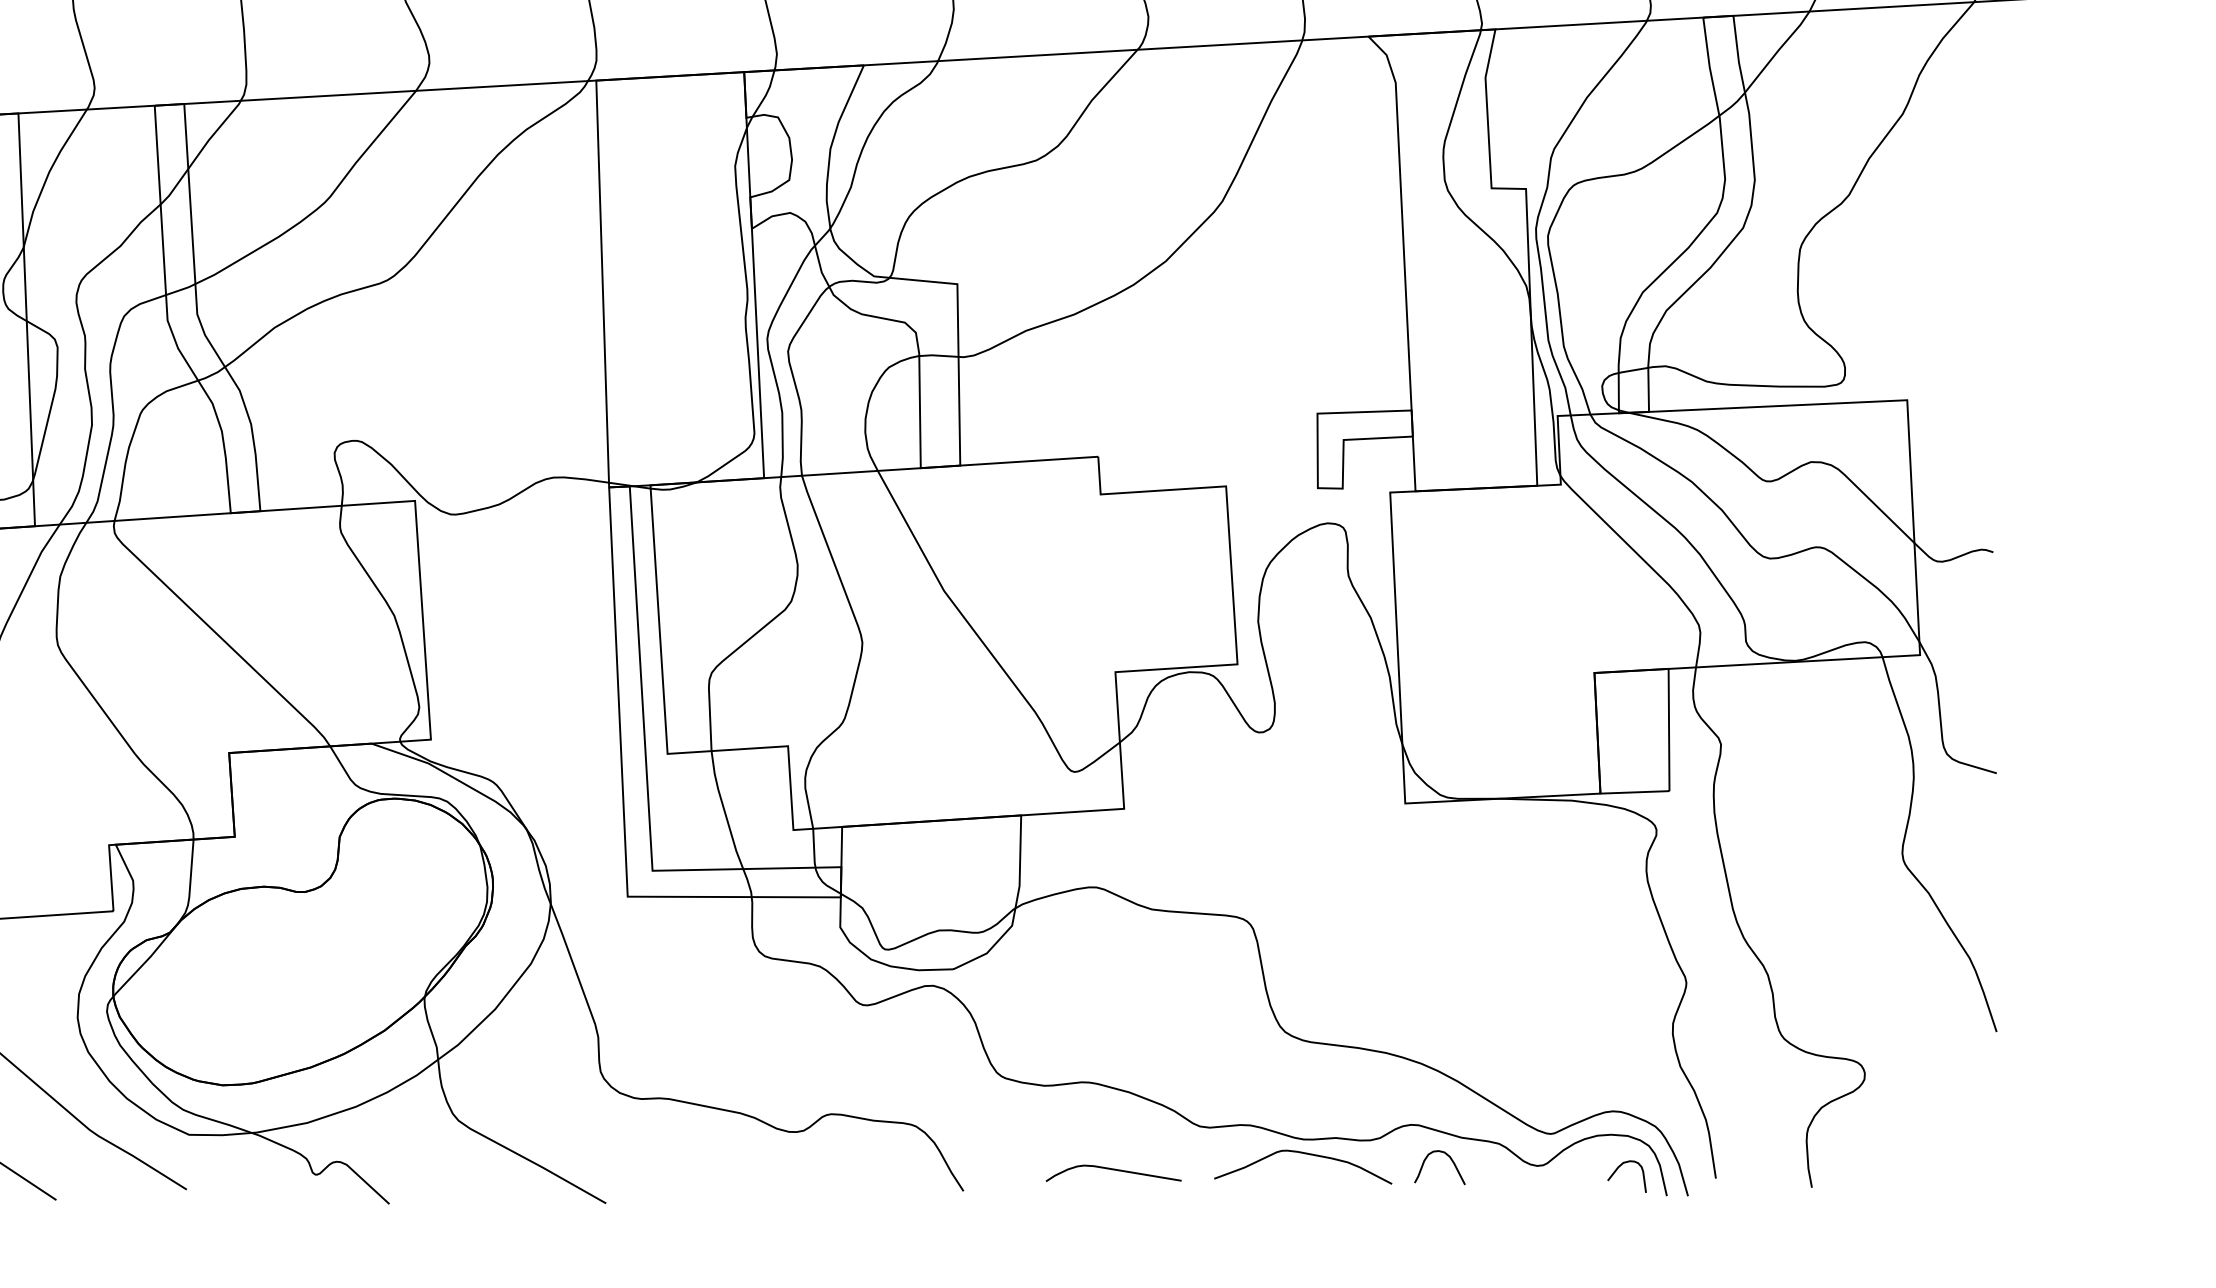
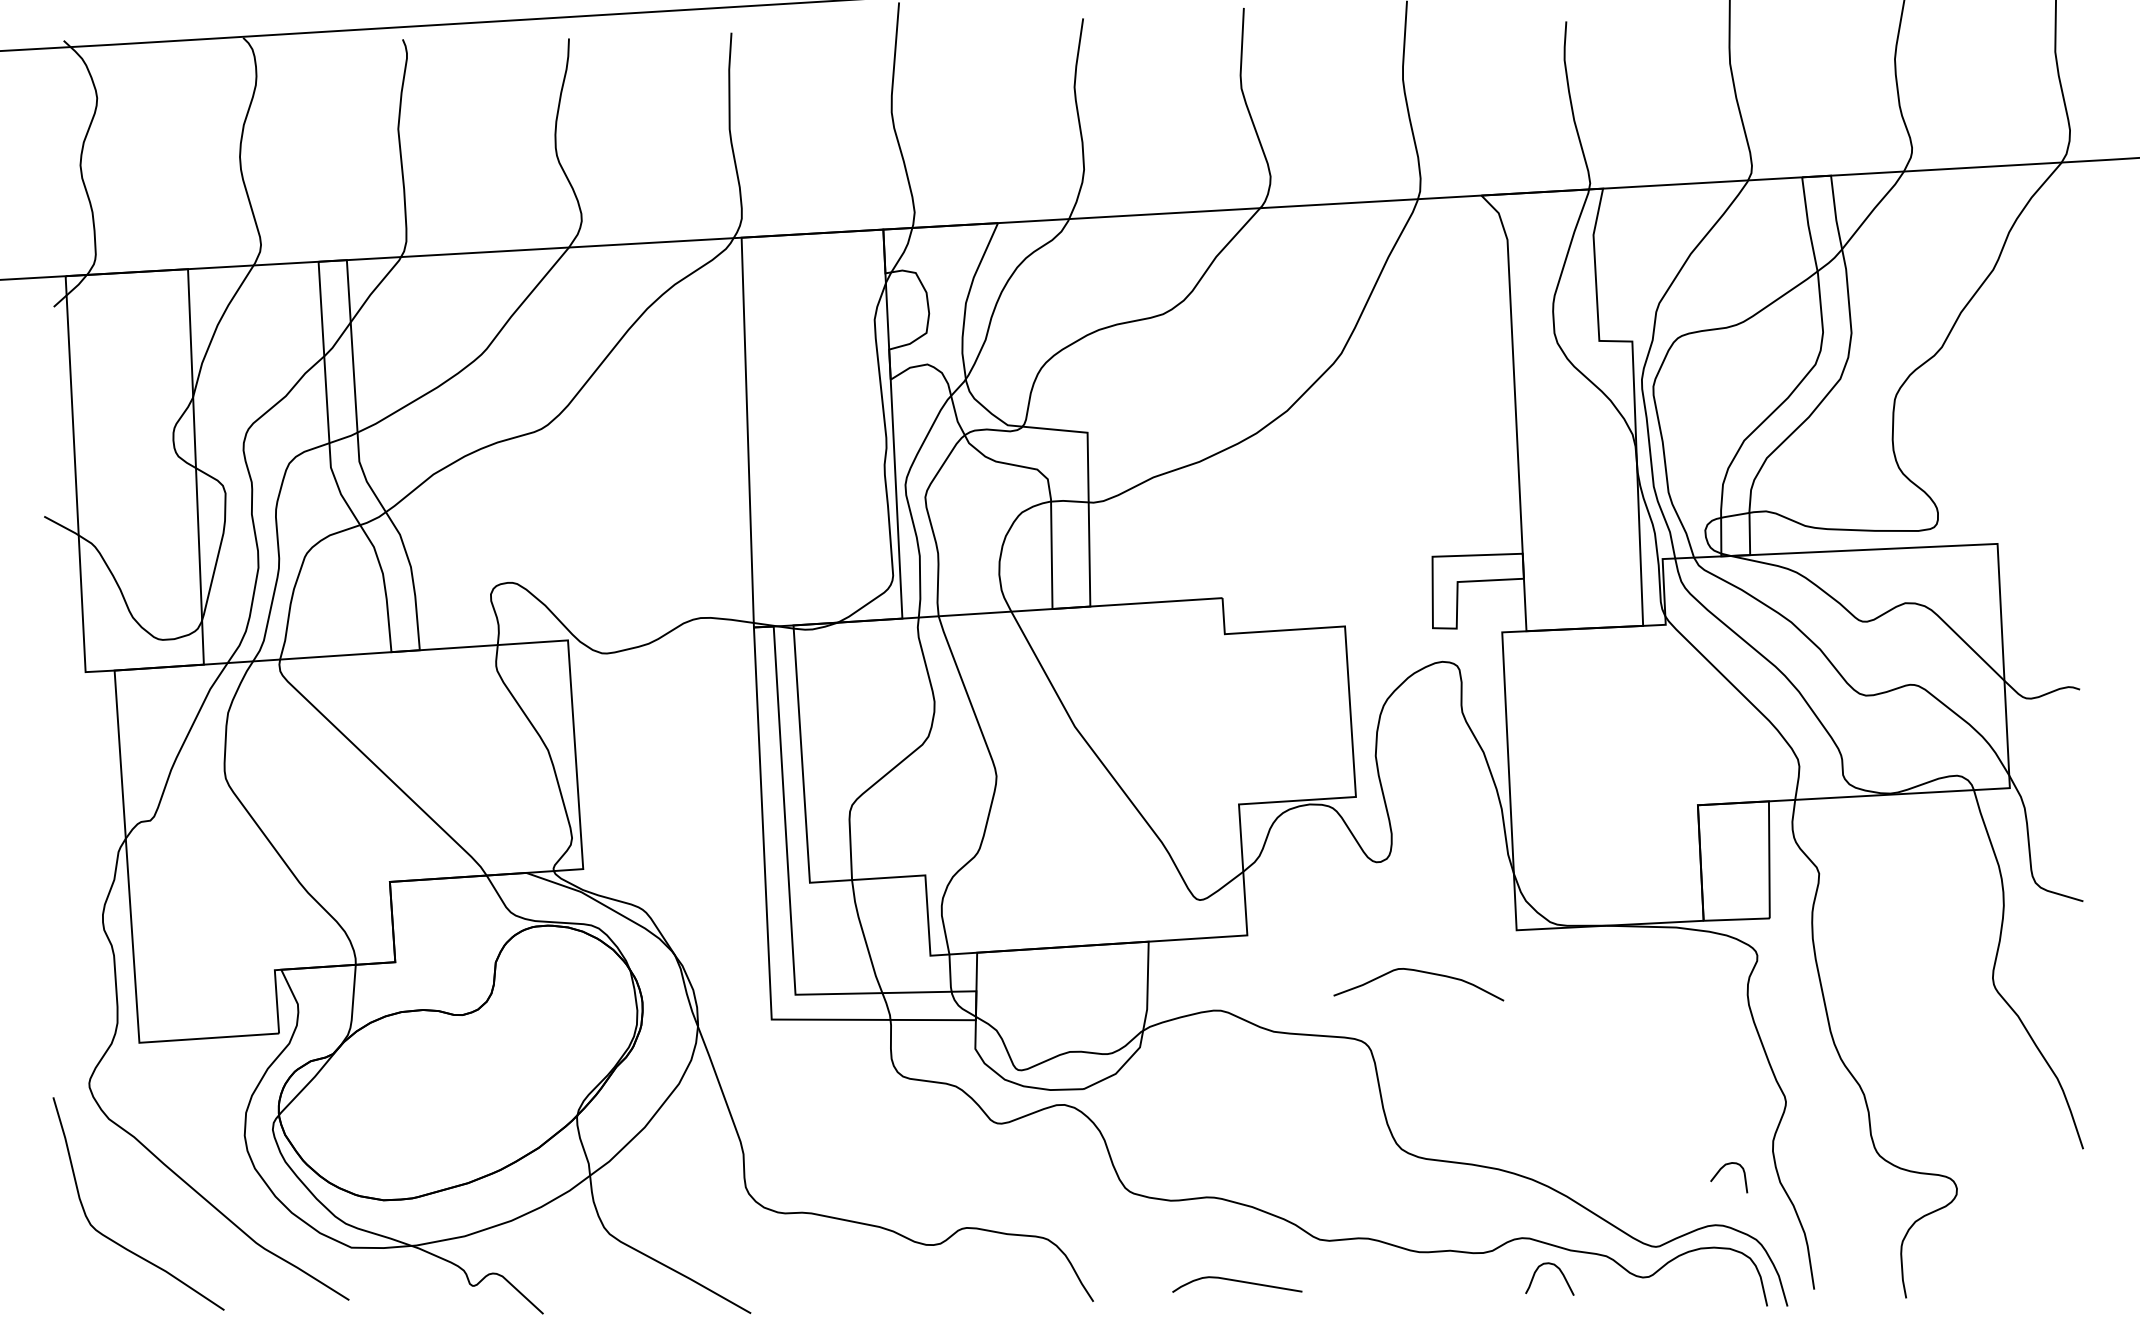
curve: (1303, 1154) -> (1419, 972), moved
curve: (1616, 1171) -> (1719, 1172), moved

